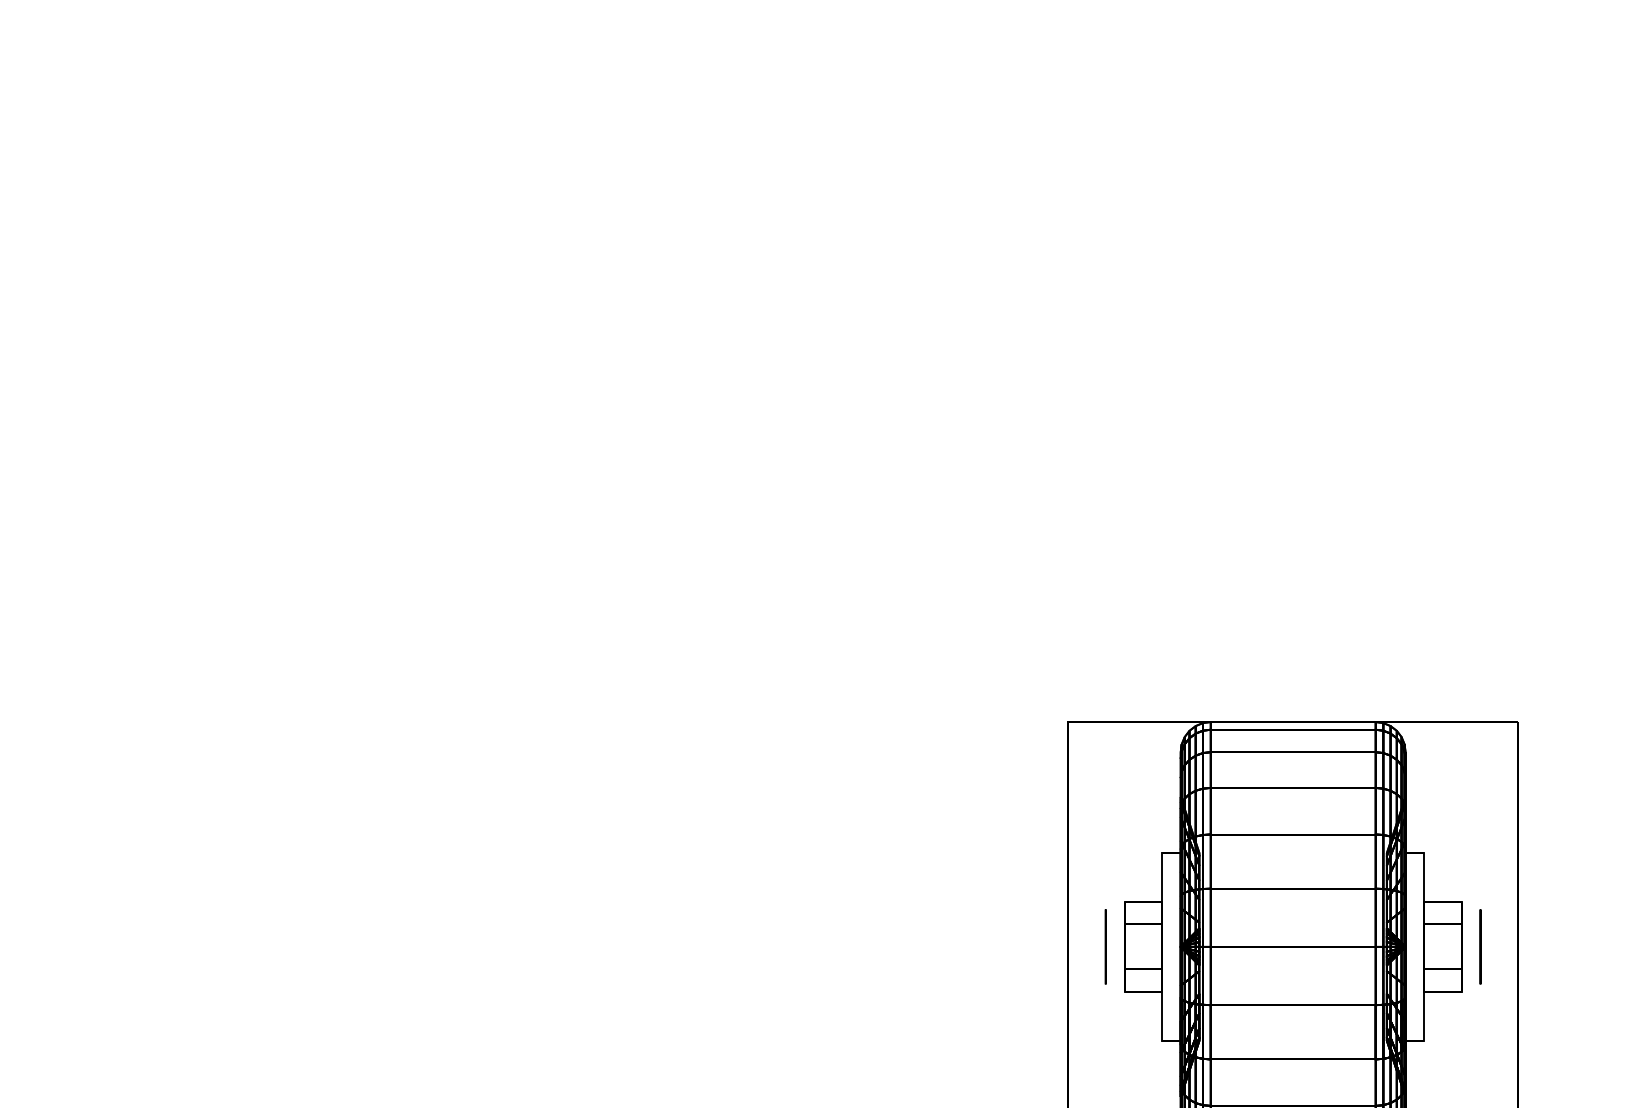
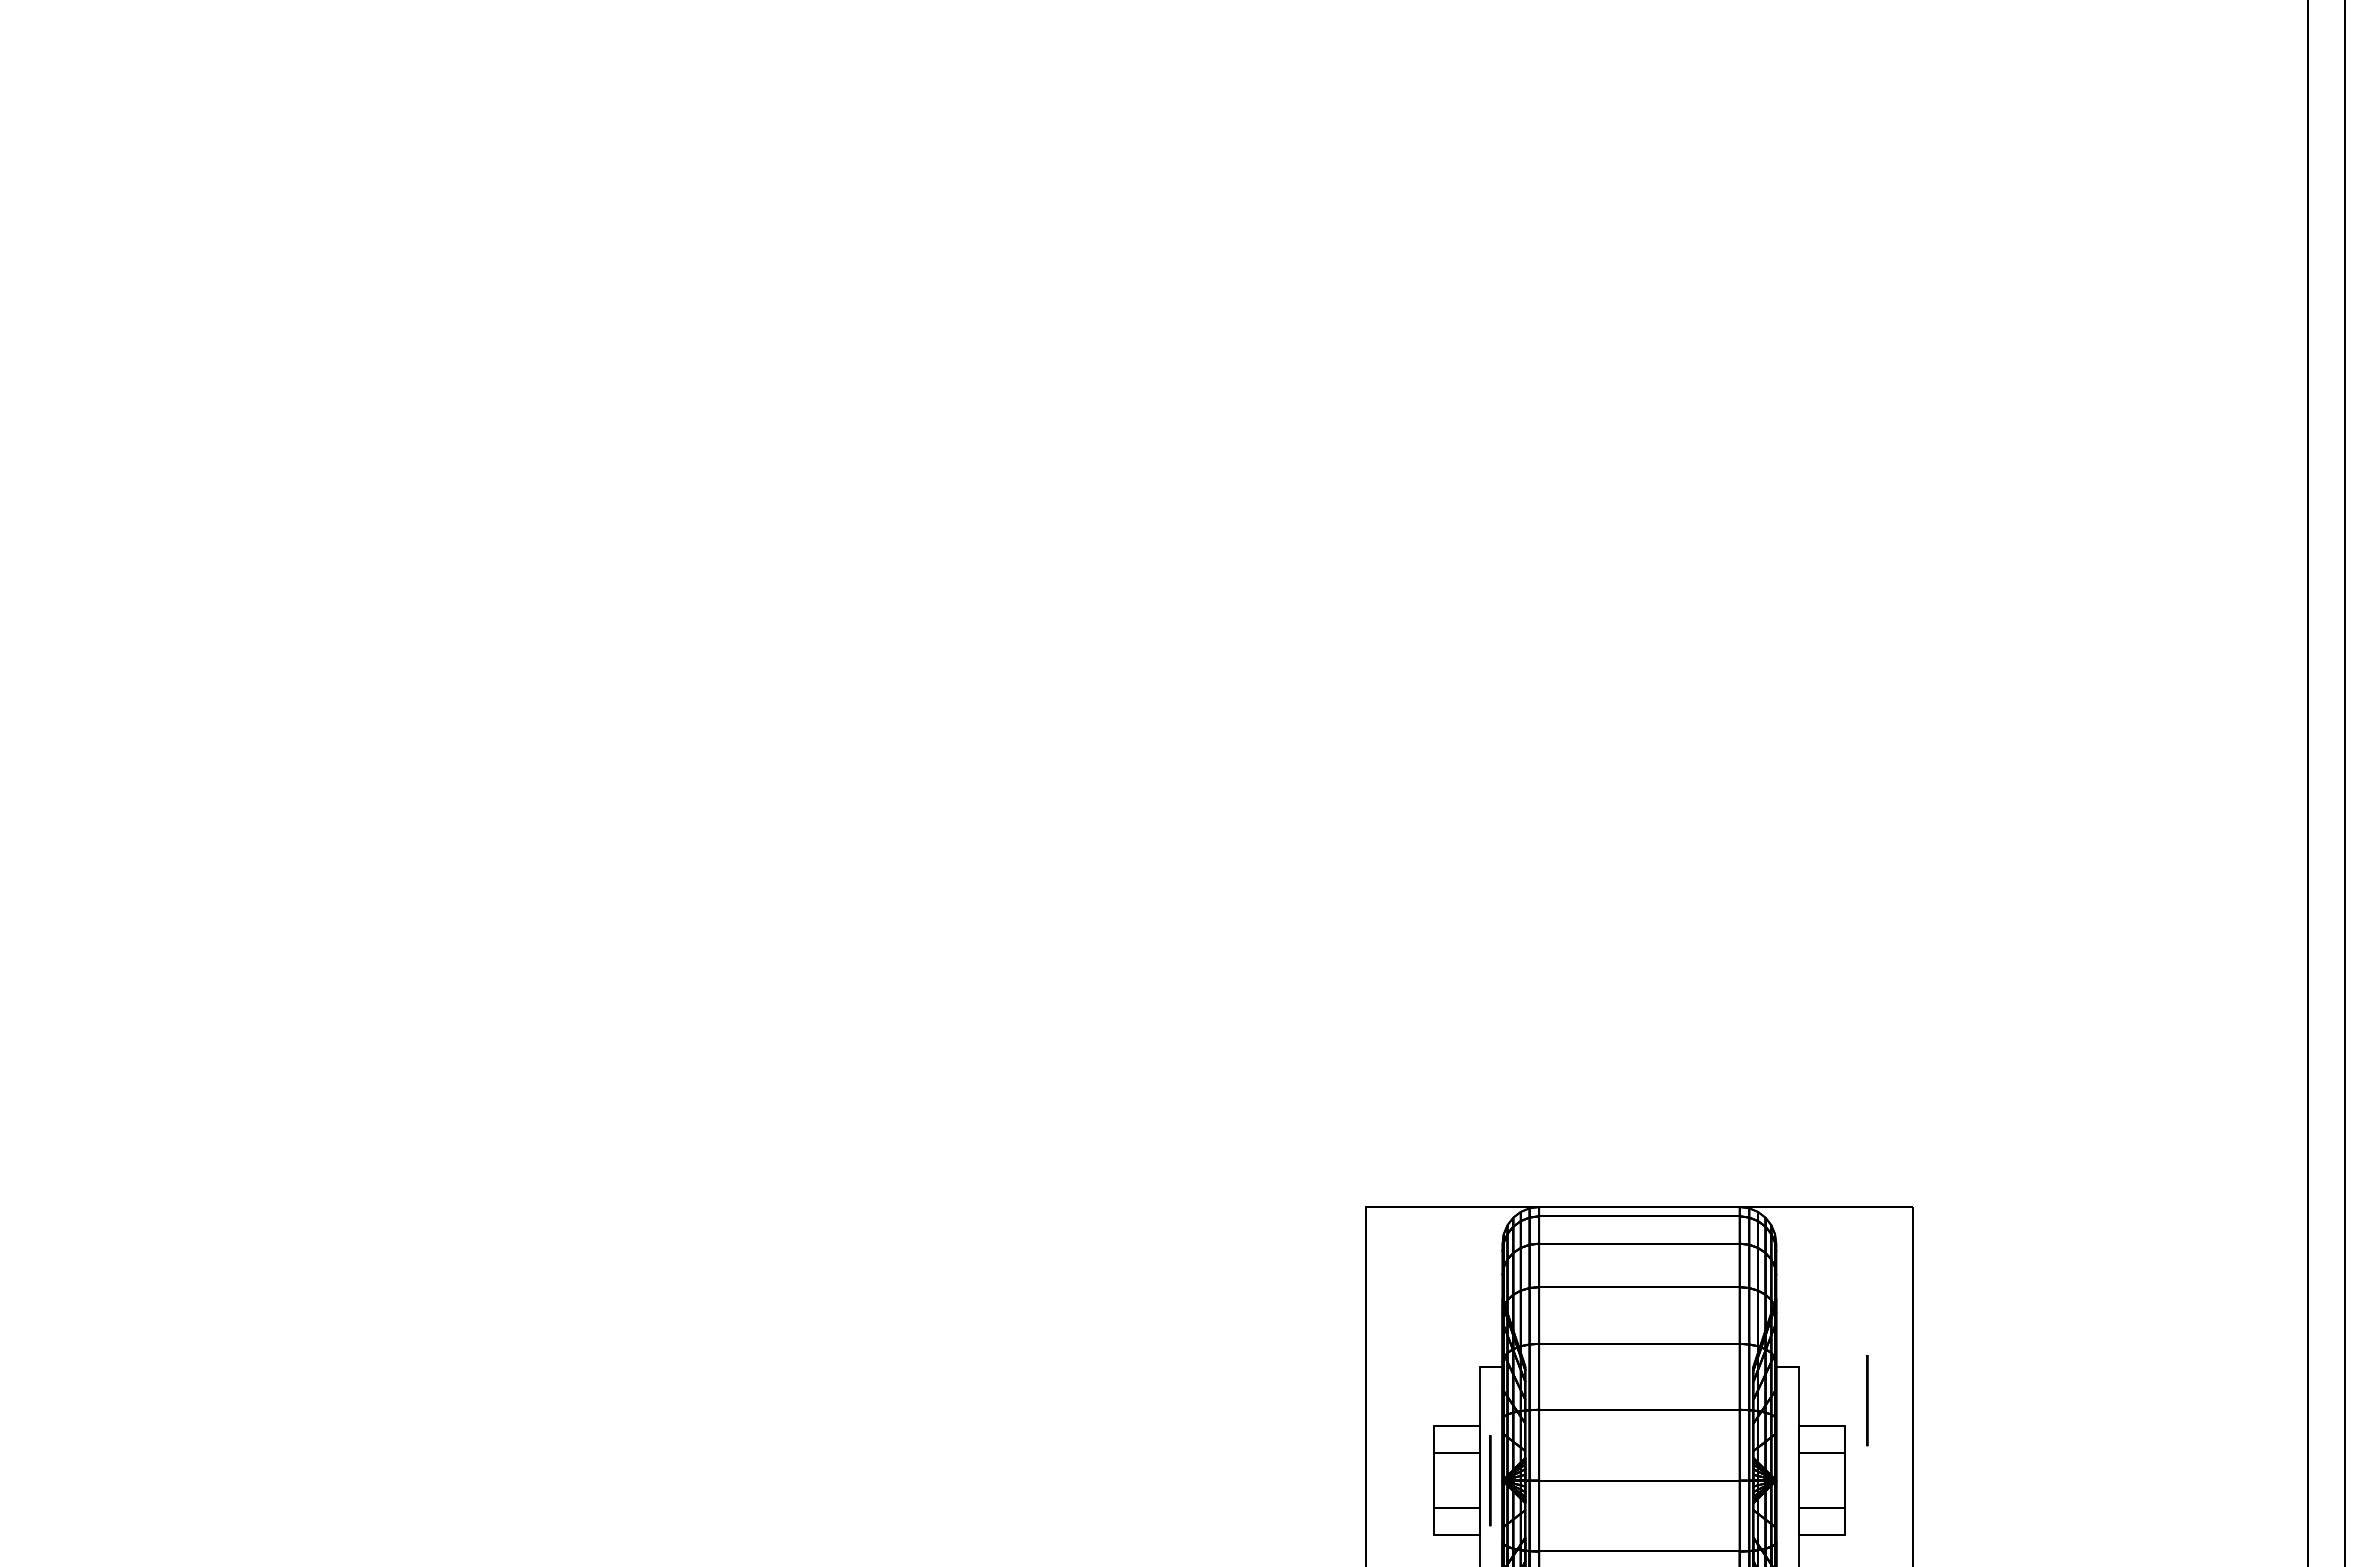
circle: (1105, 946) -> (1490, 1480), moved
circle: (1480, 946) -> (1867, 1400), moved

